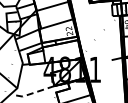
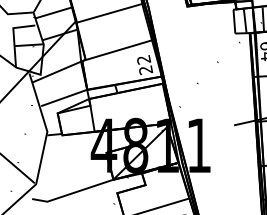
line: (33, 92) -> (69, 193), dashed -> solid

